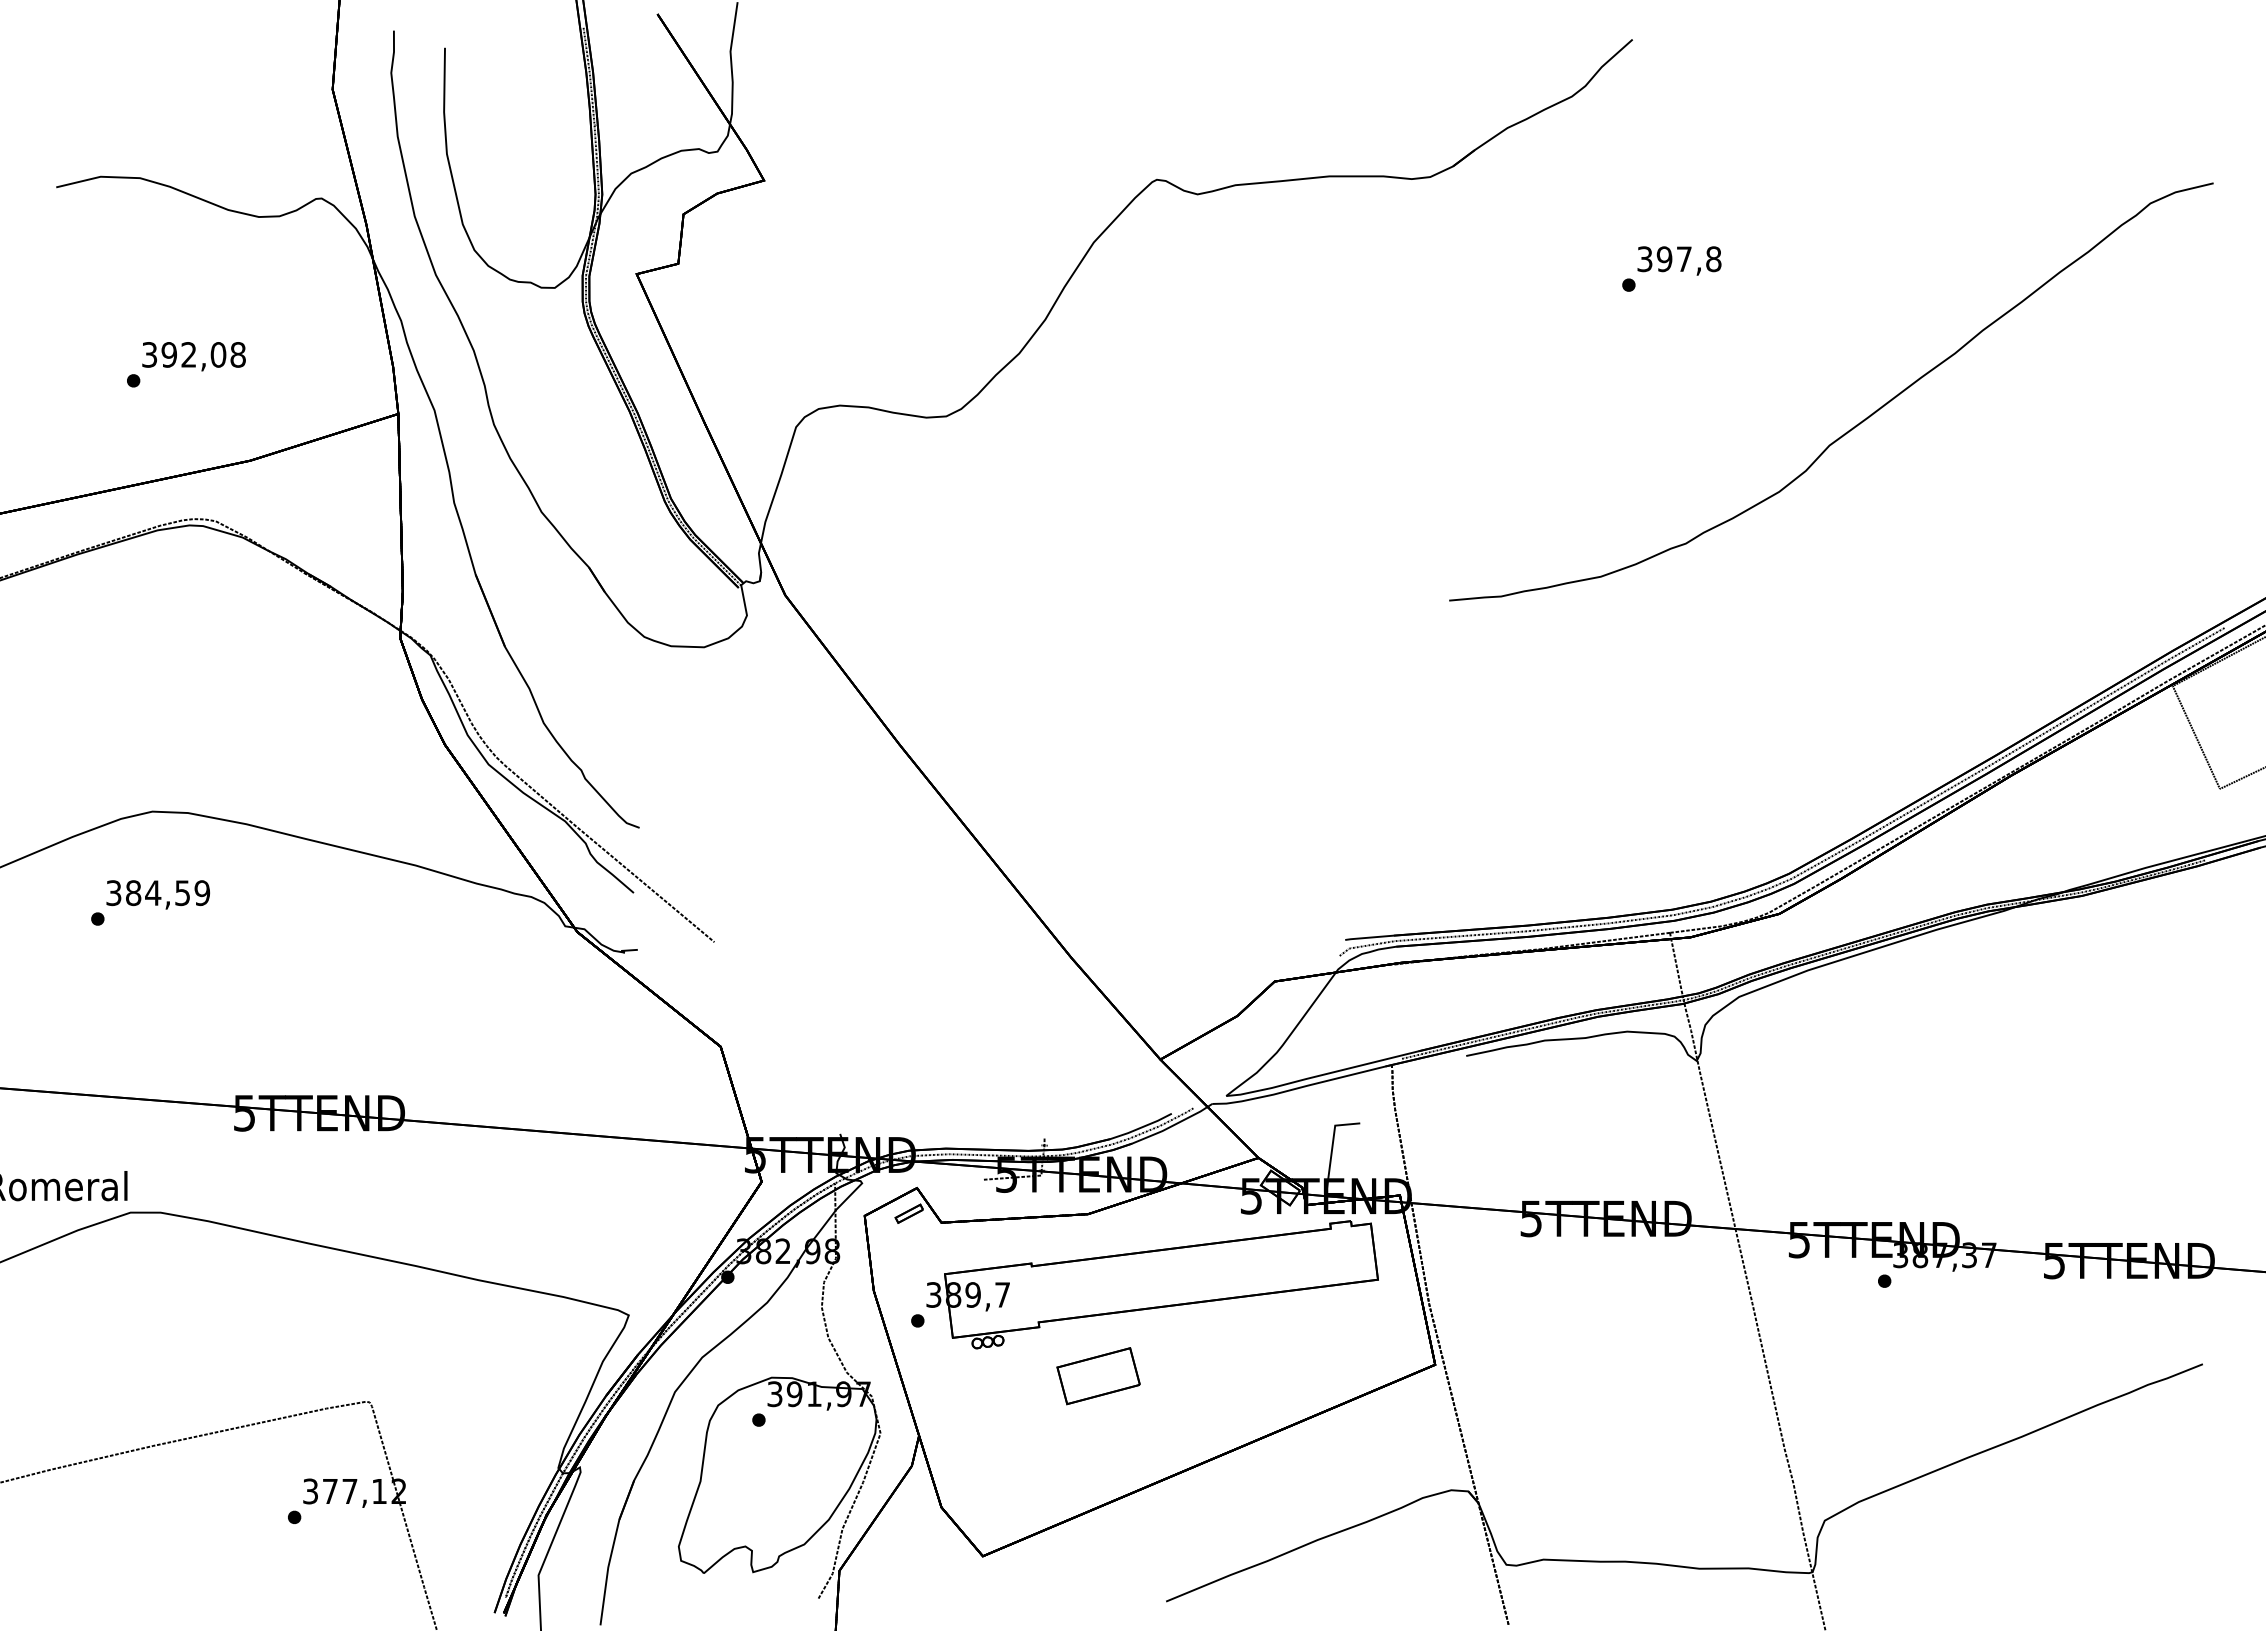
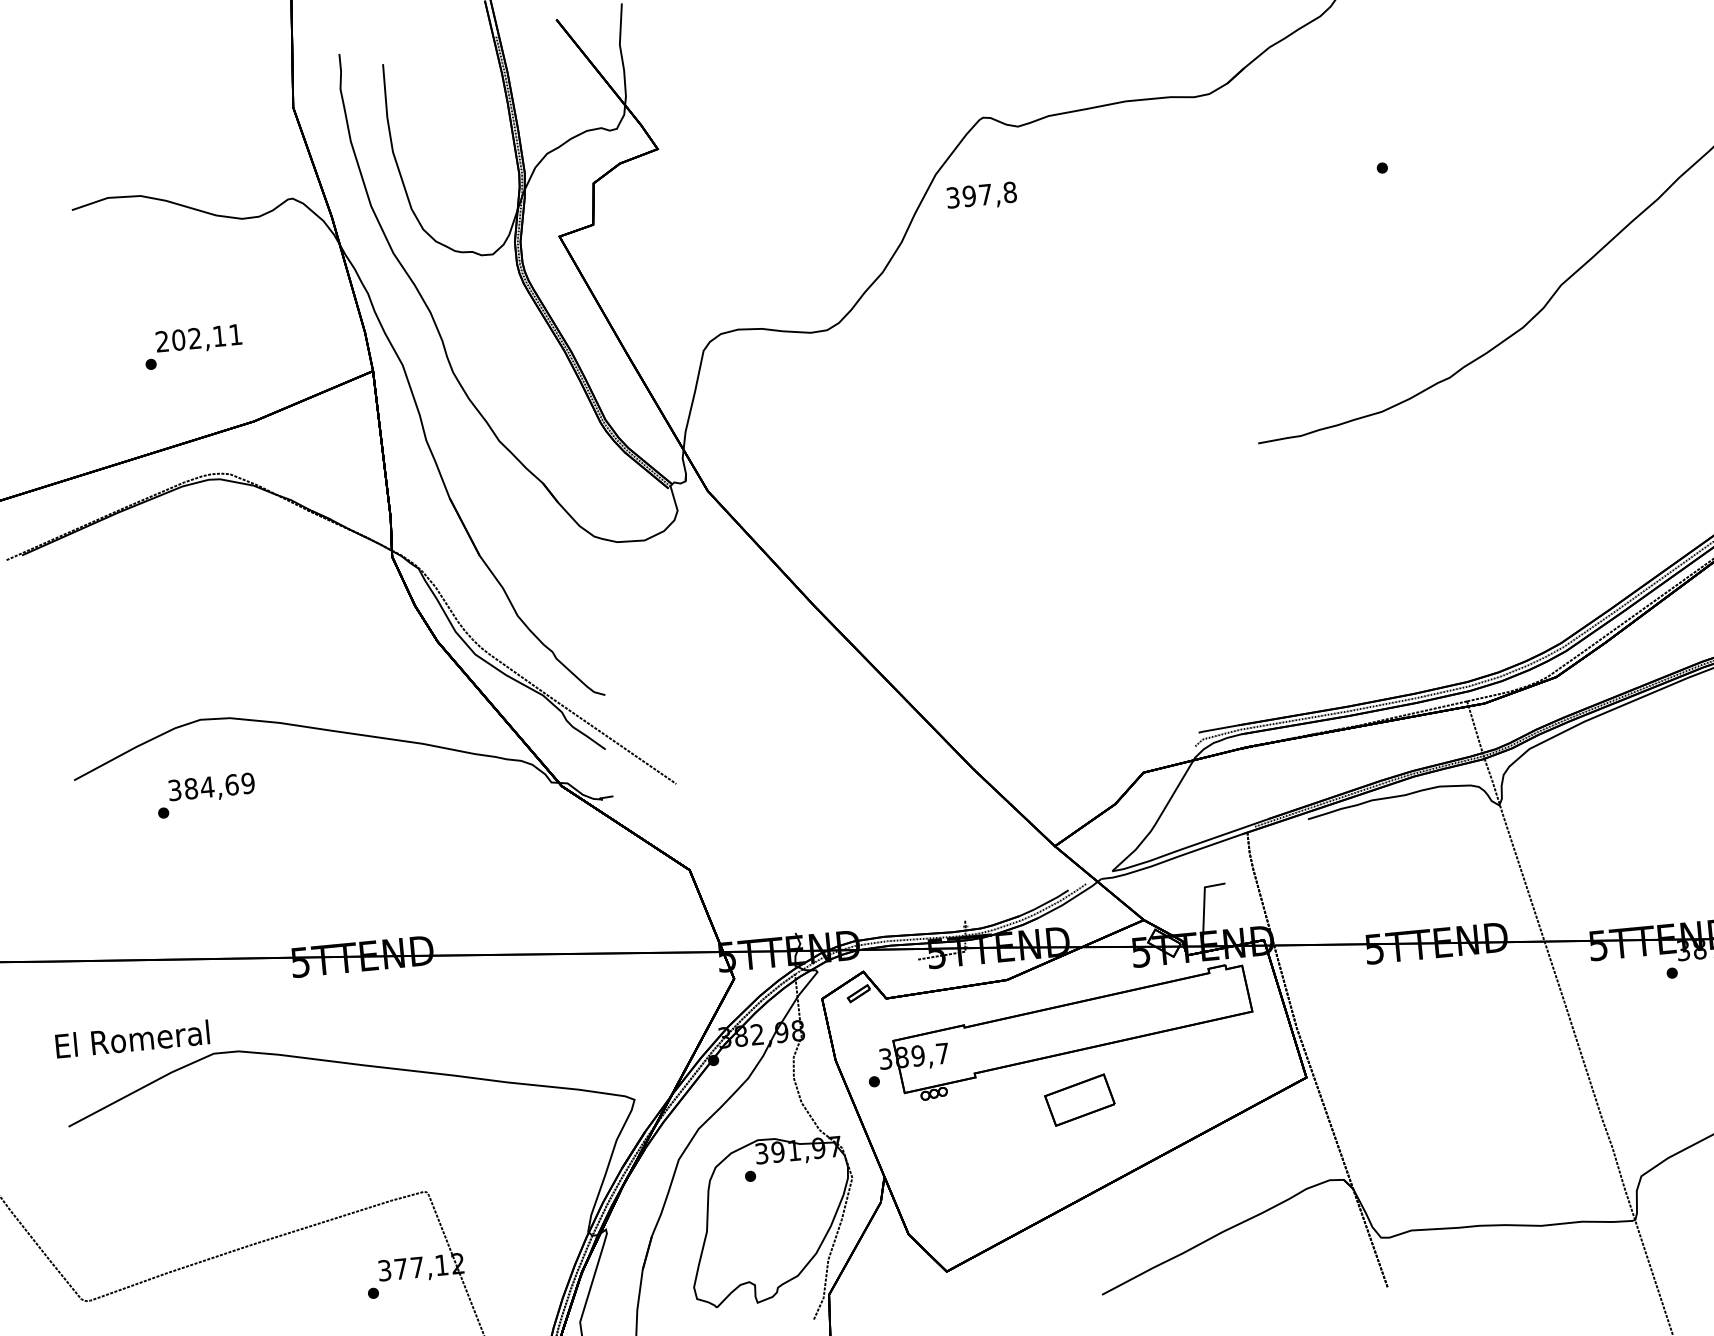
text: (1679, 260) -> (981, 196), moved
text: (193, 354) -> (198, 337), 392,08 -> 202,11
text: (182, 893) -> (231, 785), 384,59 -> 384,69
part: (1098, 1376) -> (1079, 1100), moved

